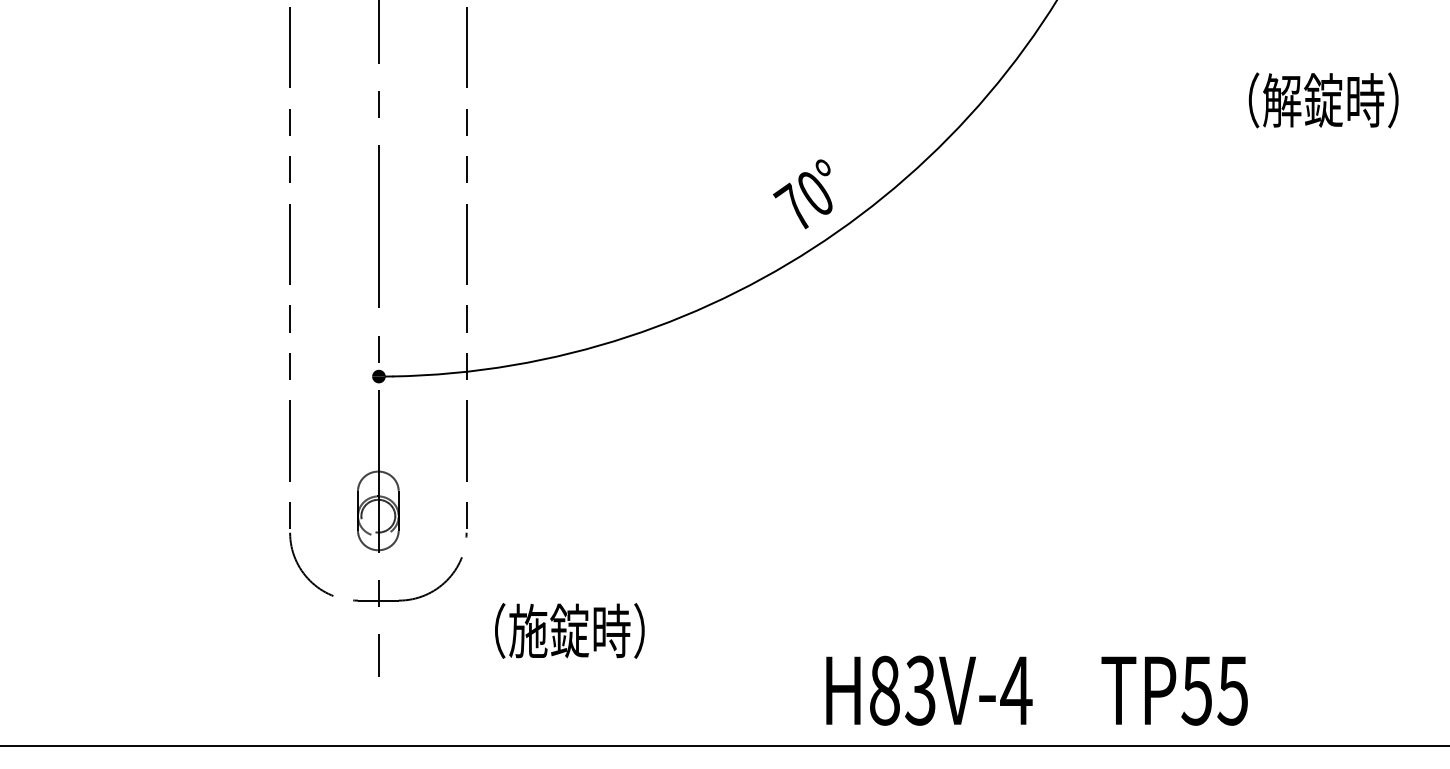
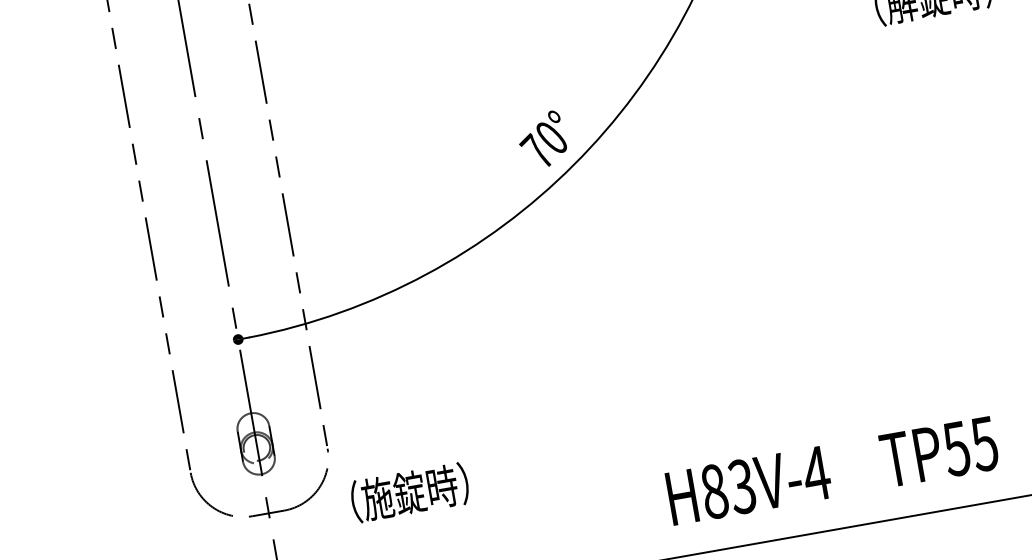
text: (569, 630) -> (409, 492), moved
text: (1036, 690) -> (832, 470), moved

